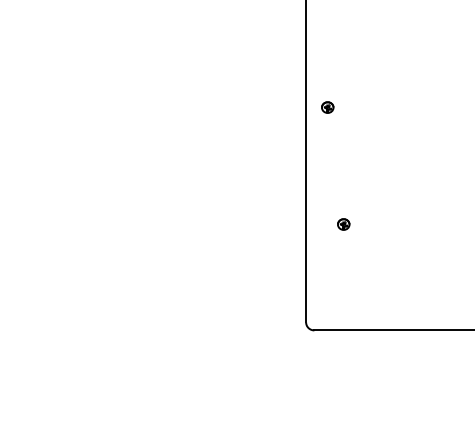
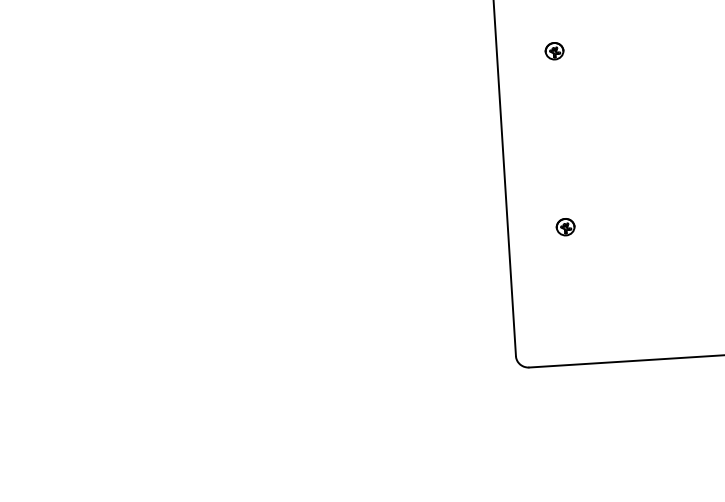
part: (327, 107) -> (554, 51), moved
part: (343, 224) -> (565, 227), moved

